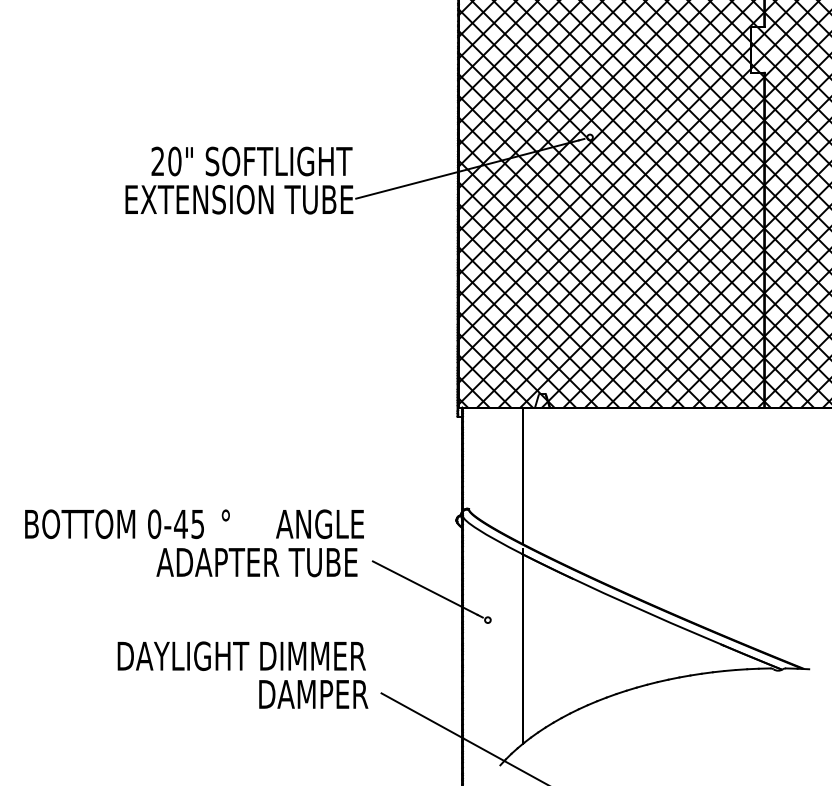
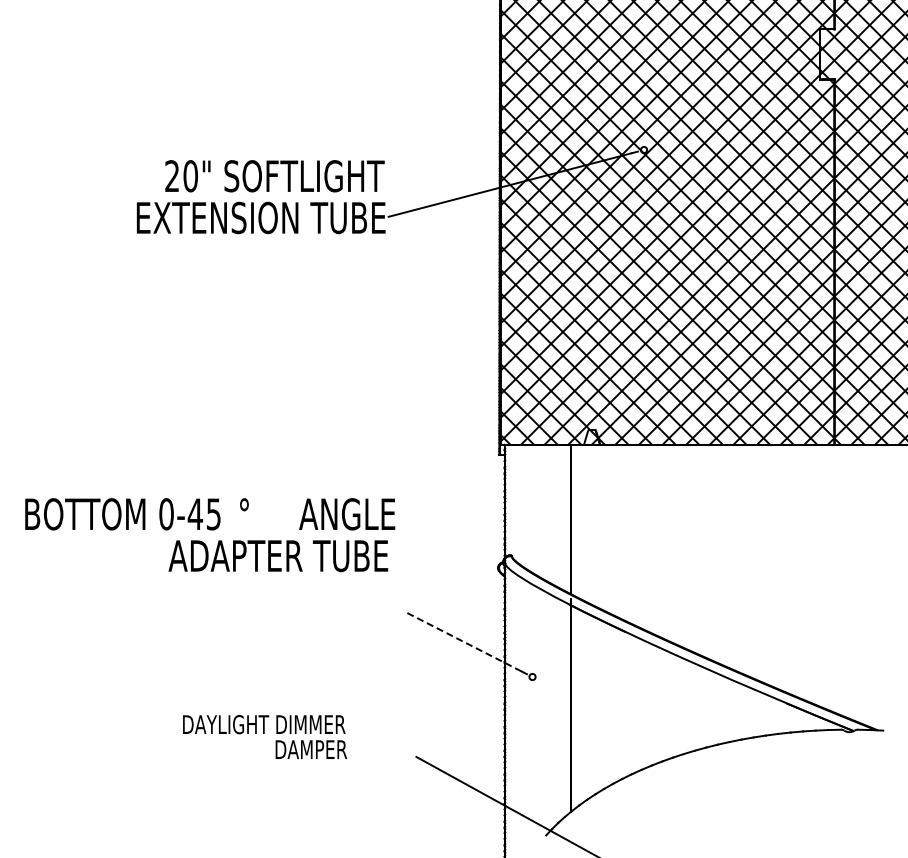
part: (194, 543) -> (210, 535), moved
line: (424, 587) -> (463, 641), solid -> dashed
part: (242, 674) -> (264, 736), size x0.6

